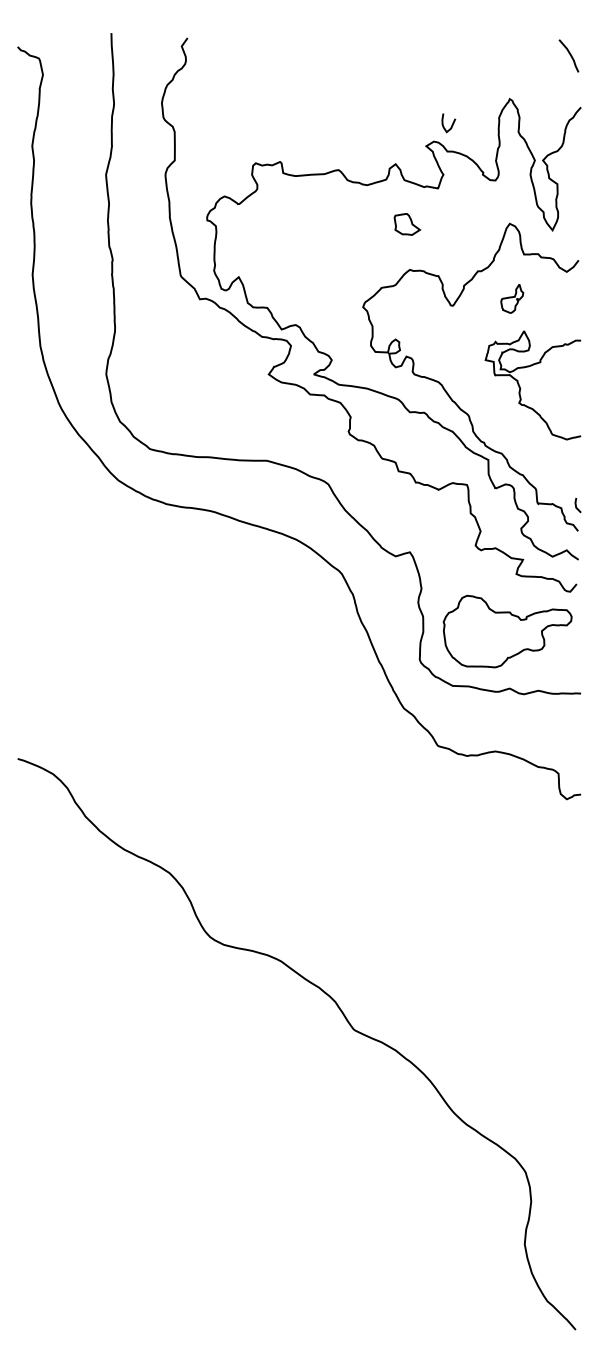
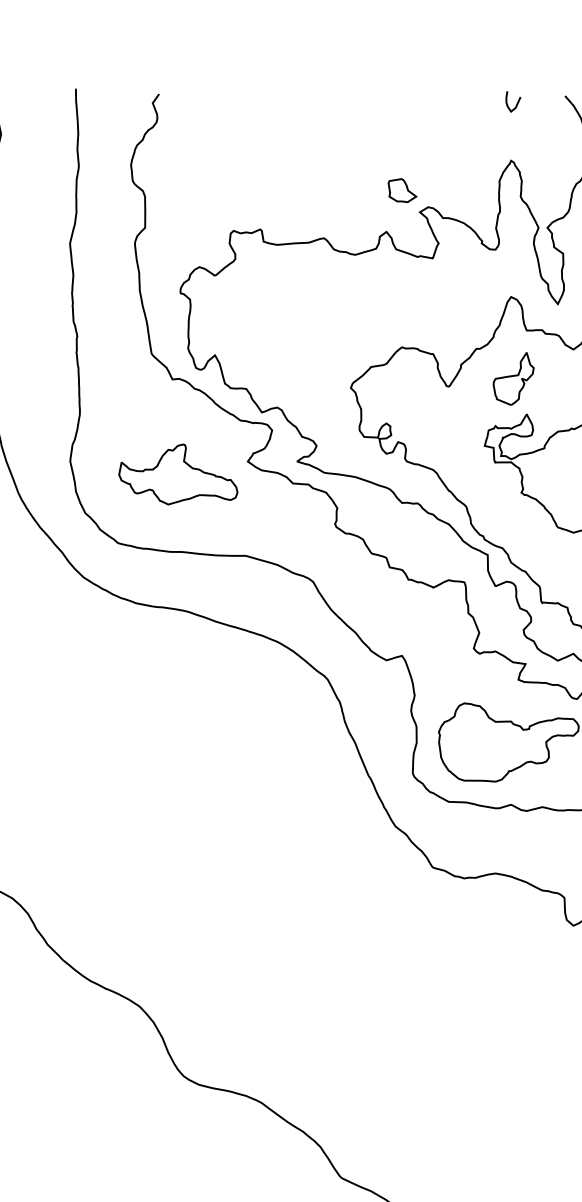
curve: (451, 124) -> (516, 103), moved
part: (407, 224) -> (402, 190), moved
part: (512, 298) -> (514, 378), size x1.67
part: (205, 386) -> (178, 474), added

